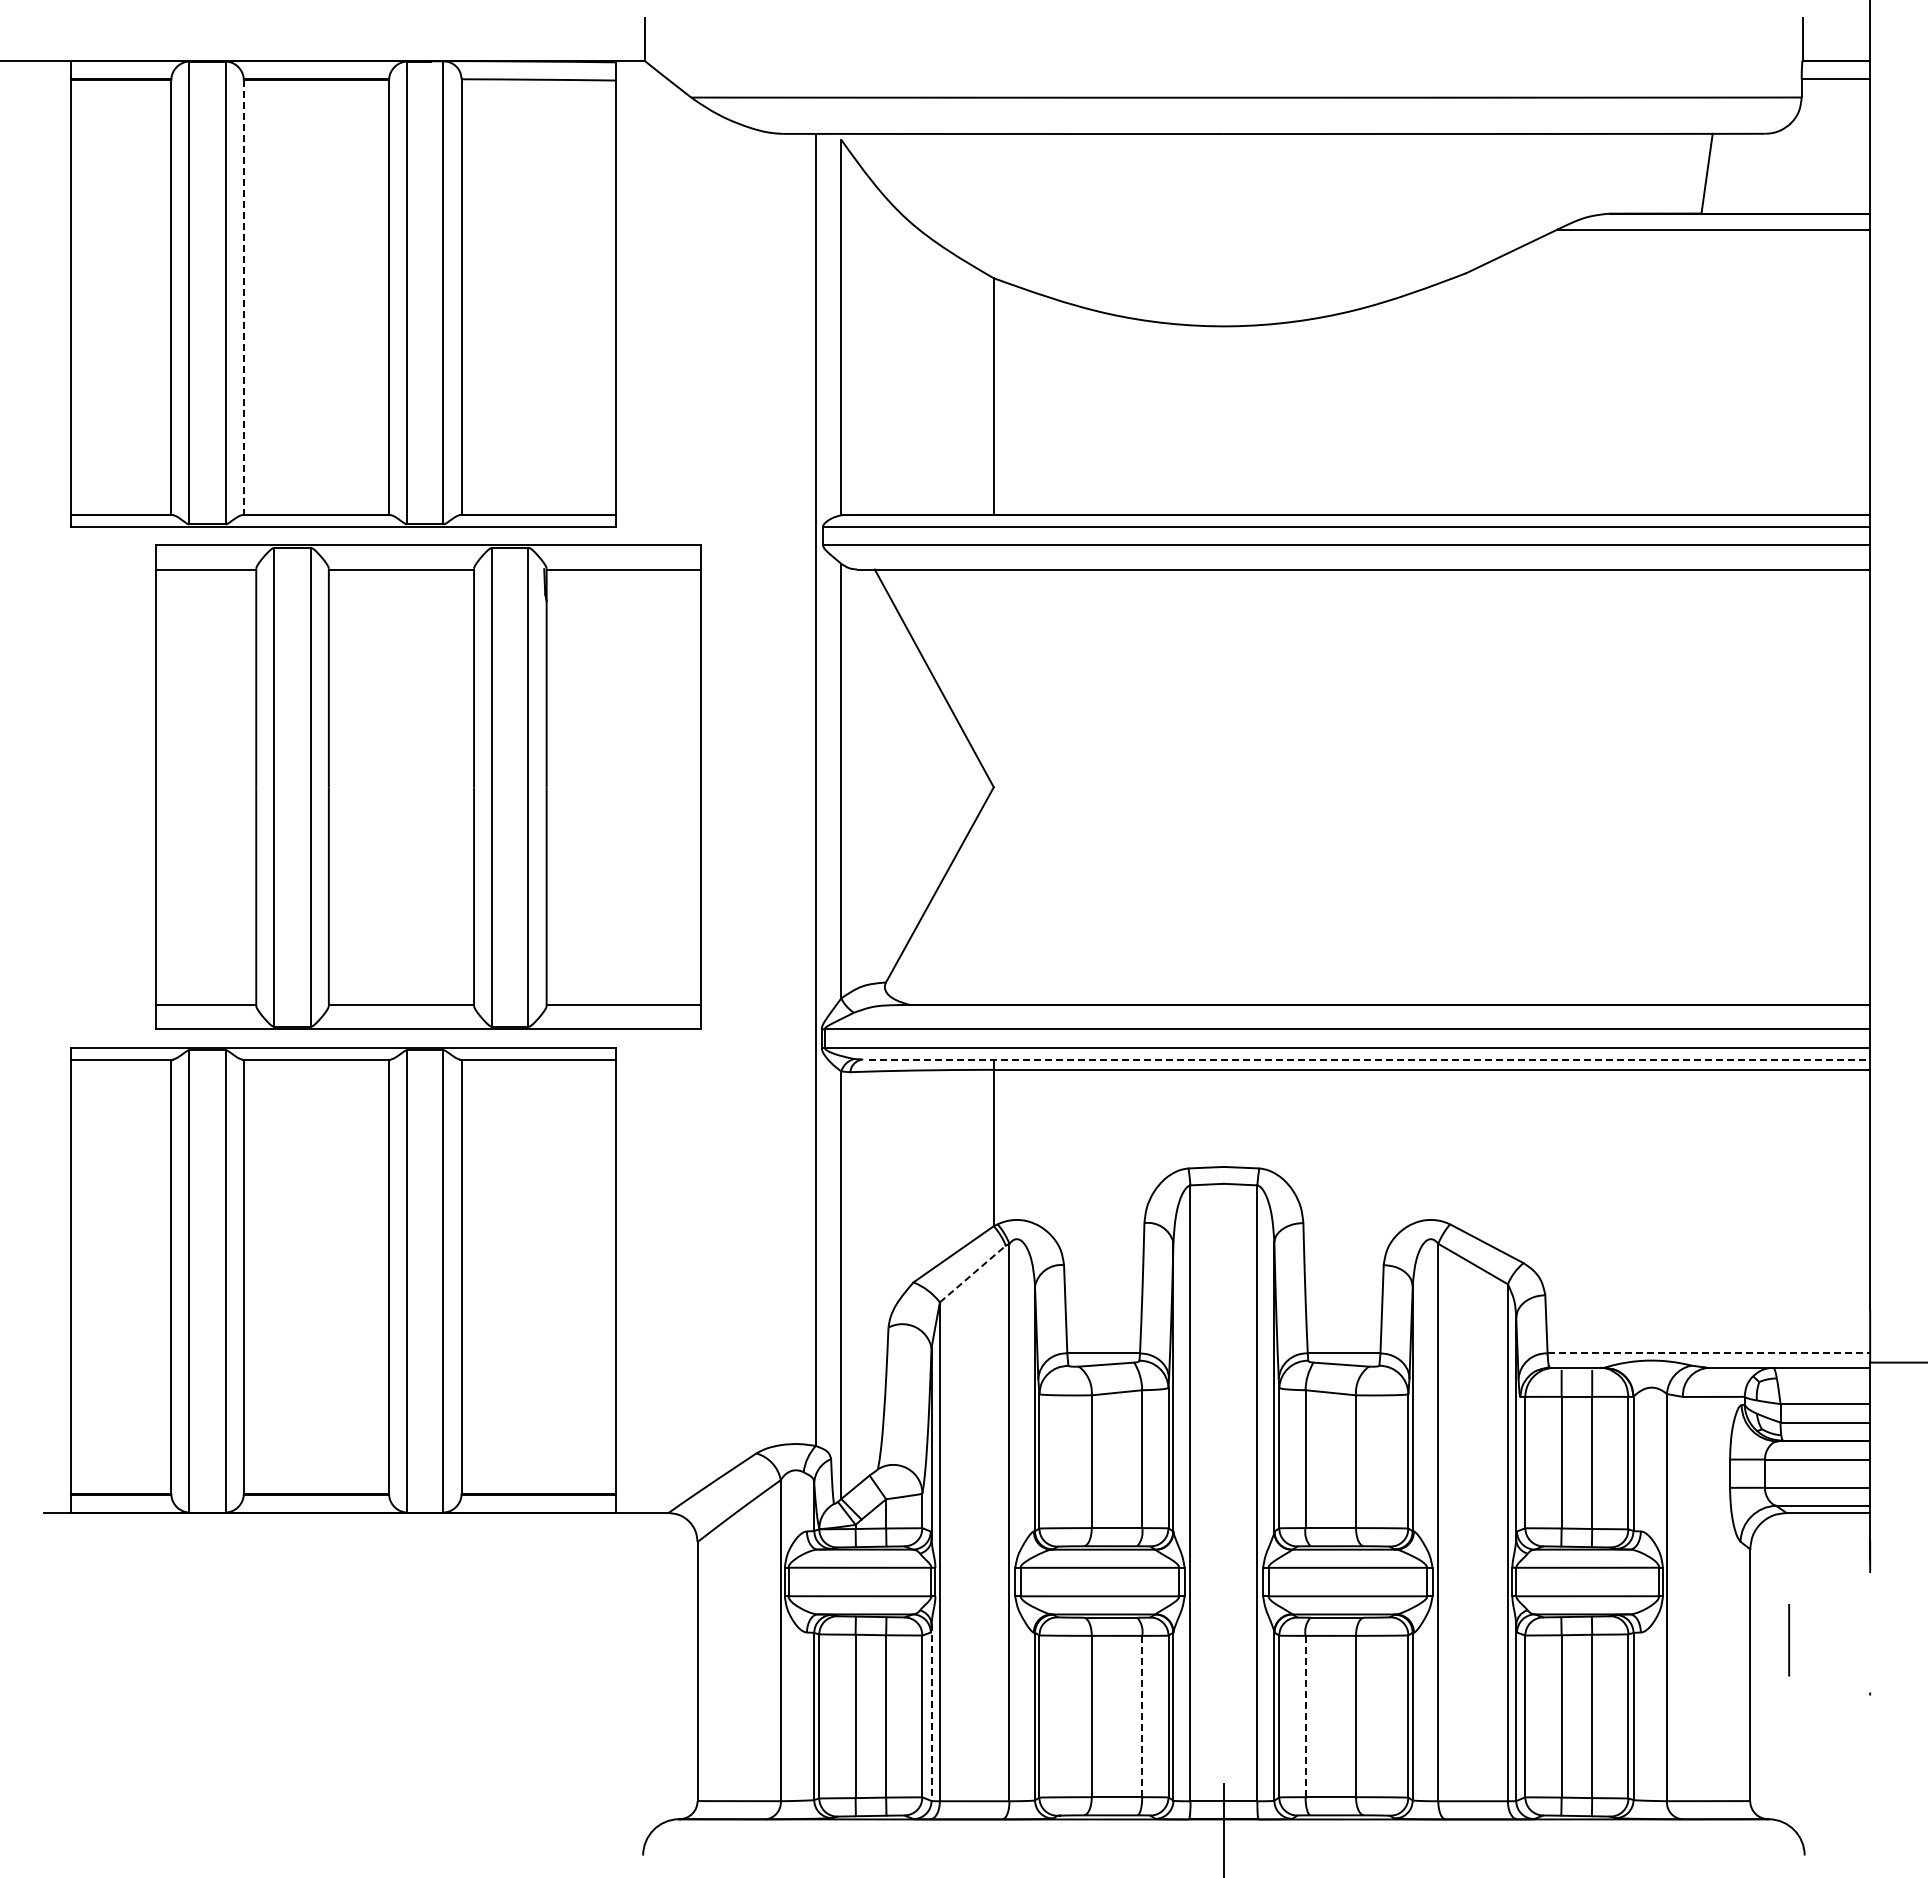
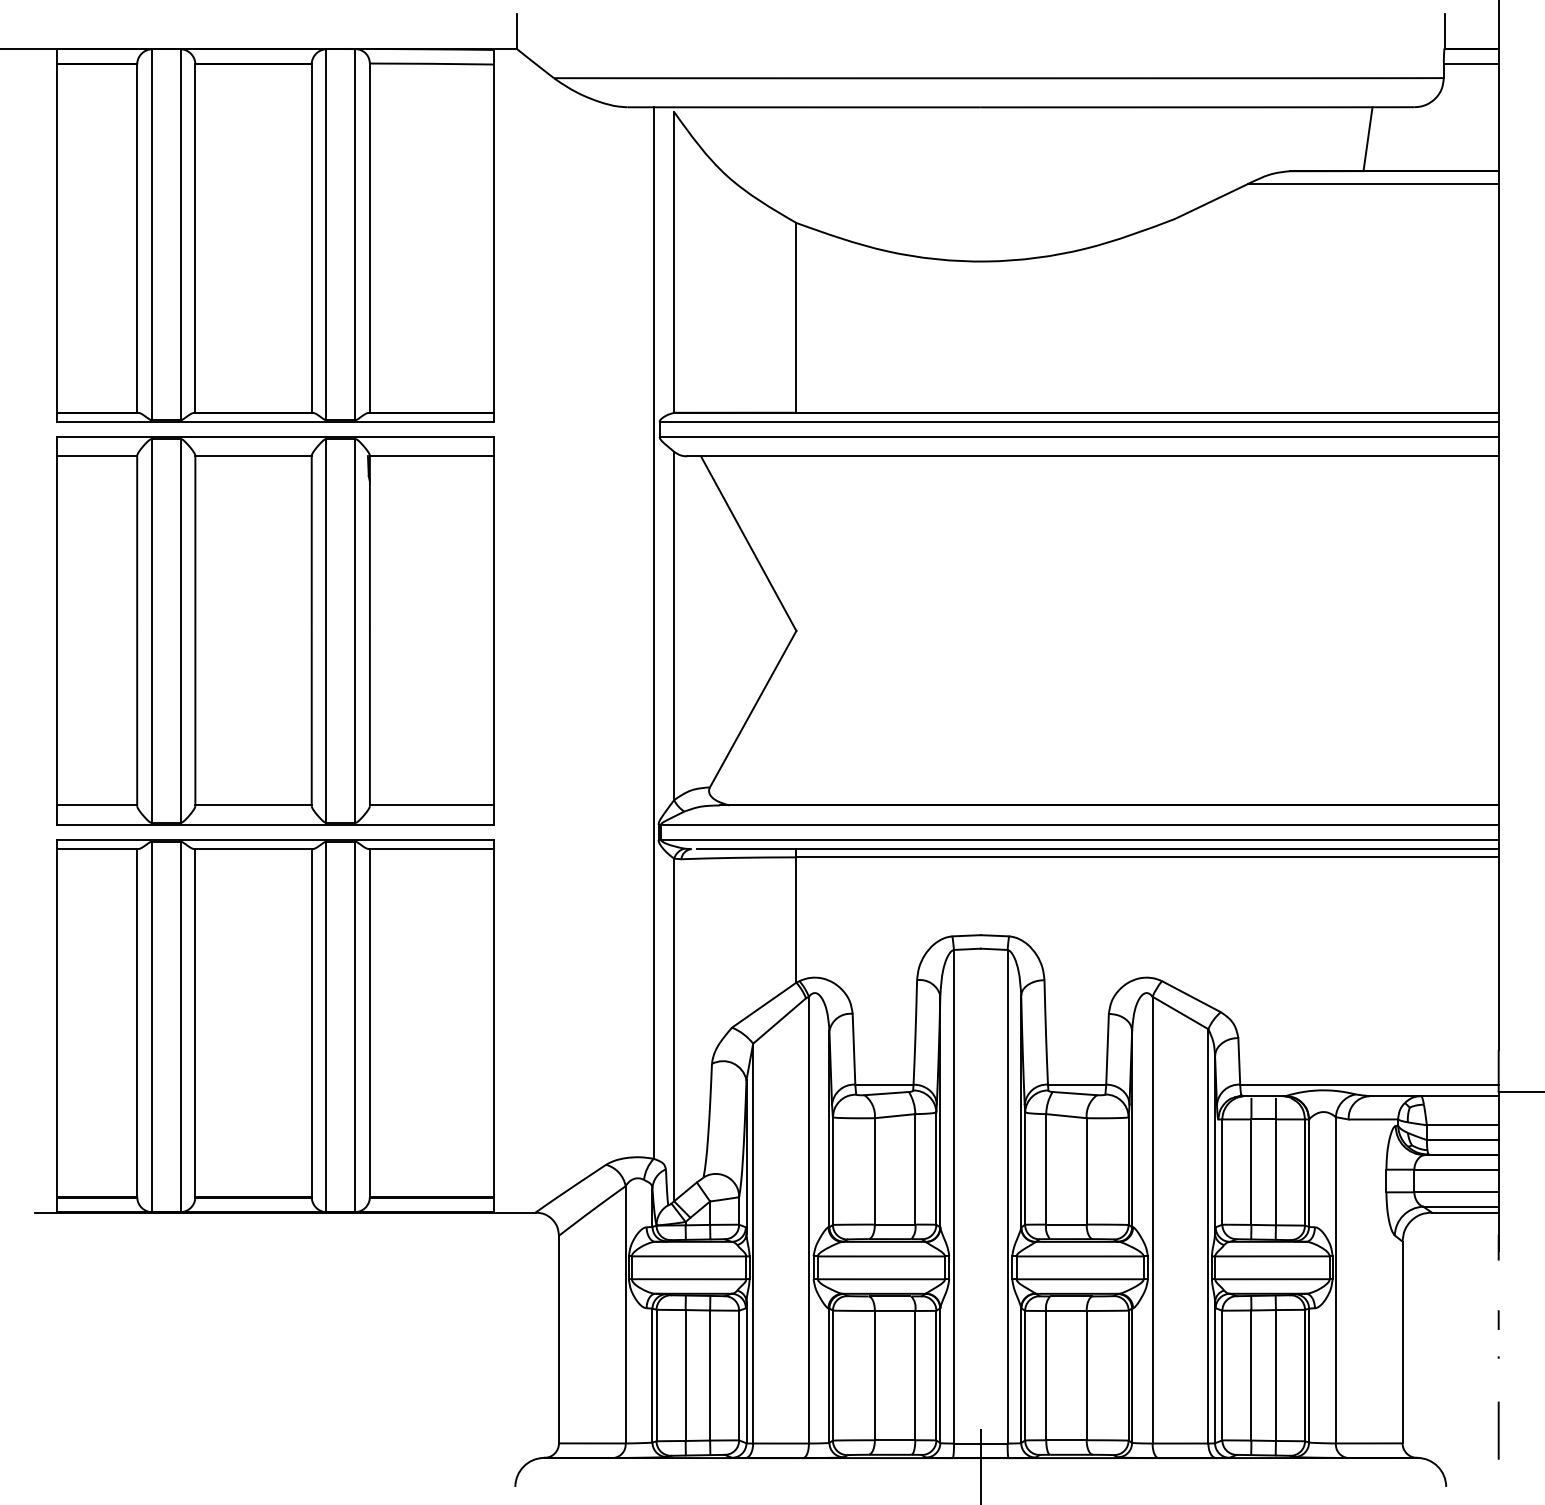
line: (243, 298) -> (195, 239), dashed -> solid
part: (428, 786) -> (275, 630), moved
line: (1370, 1059) -> (1098, 849), dashed -> solid
line: (973, 1273) -> (780, 1020), dashed -> solid
line: (1709, 1353) -> (1369, 1084), dashed -> solid
line: (1789, 1640) -> (1498, 1430), moved
line: (1870, 1647) -> (1498, 1320), added
line: (931, 1713) -> (746, 1373), dashed -> solid
line: (1142, 1716) -> (915, 1375), dashed -> solid
line: (1305, 1716) -> (1046, 1375), dashed -> solid

